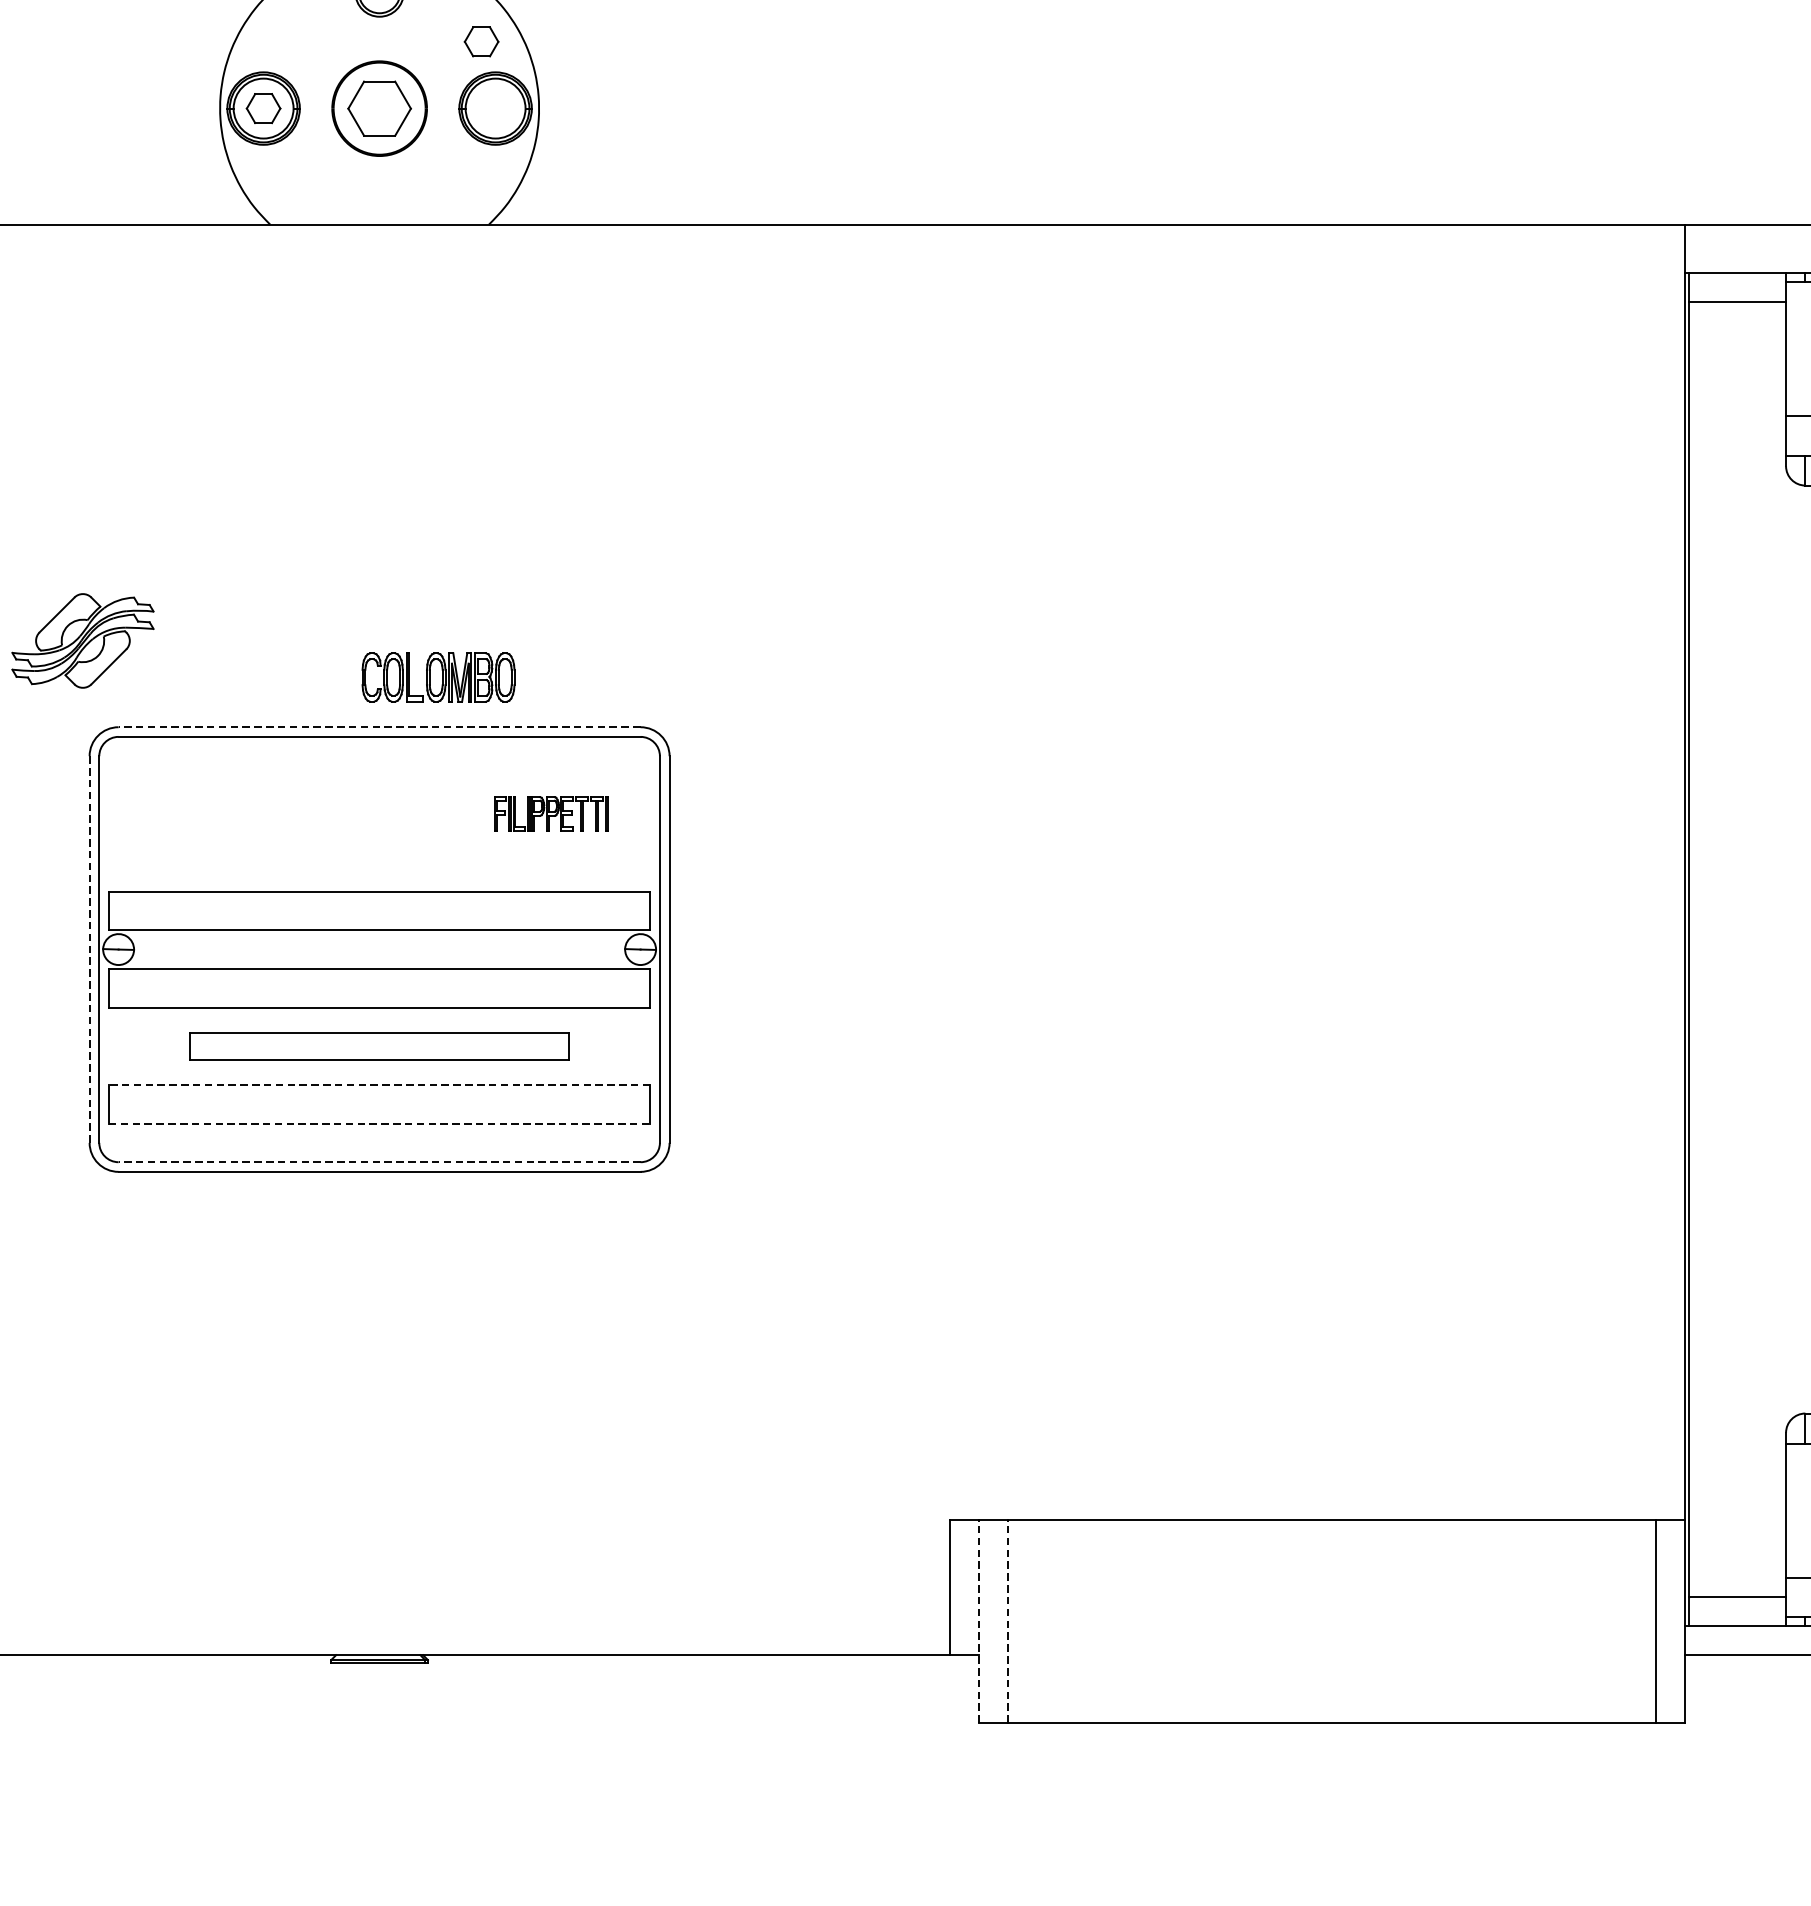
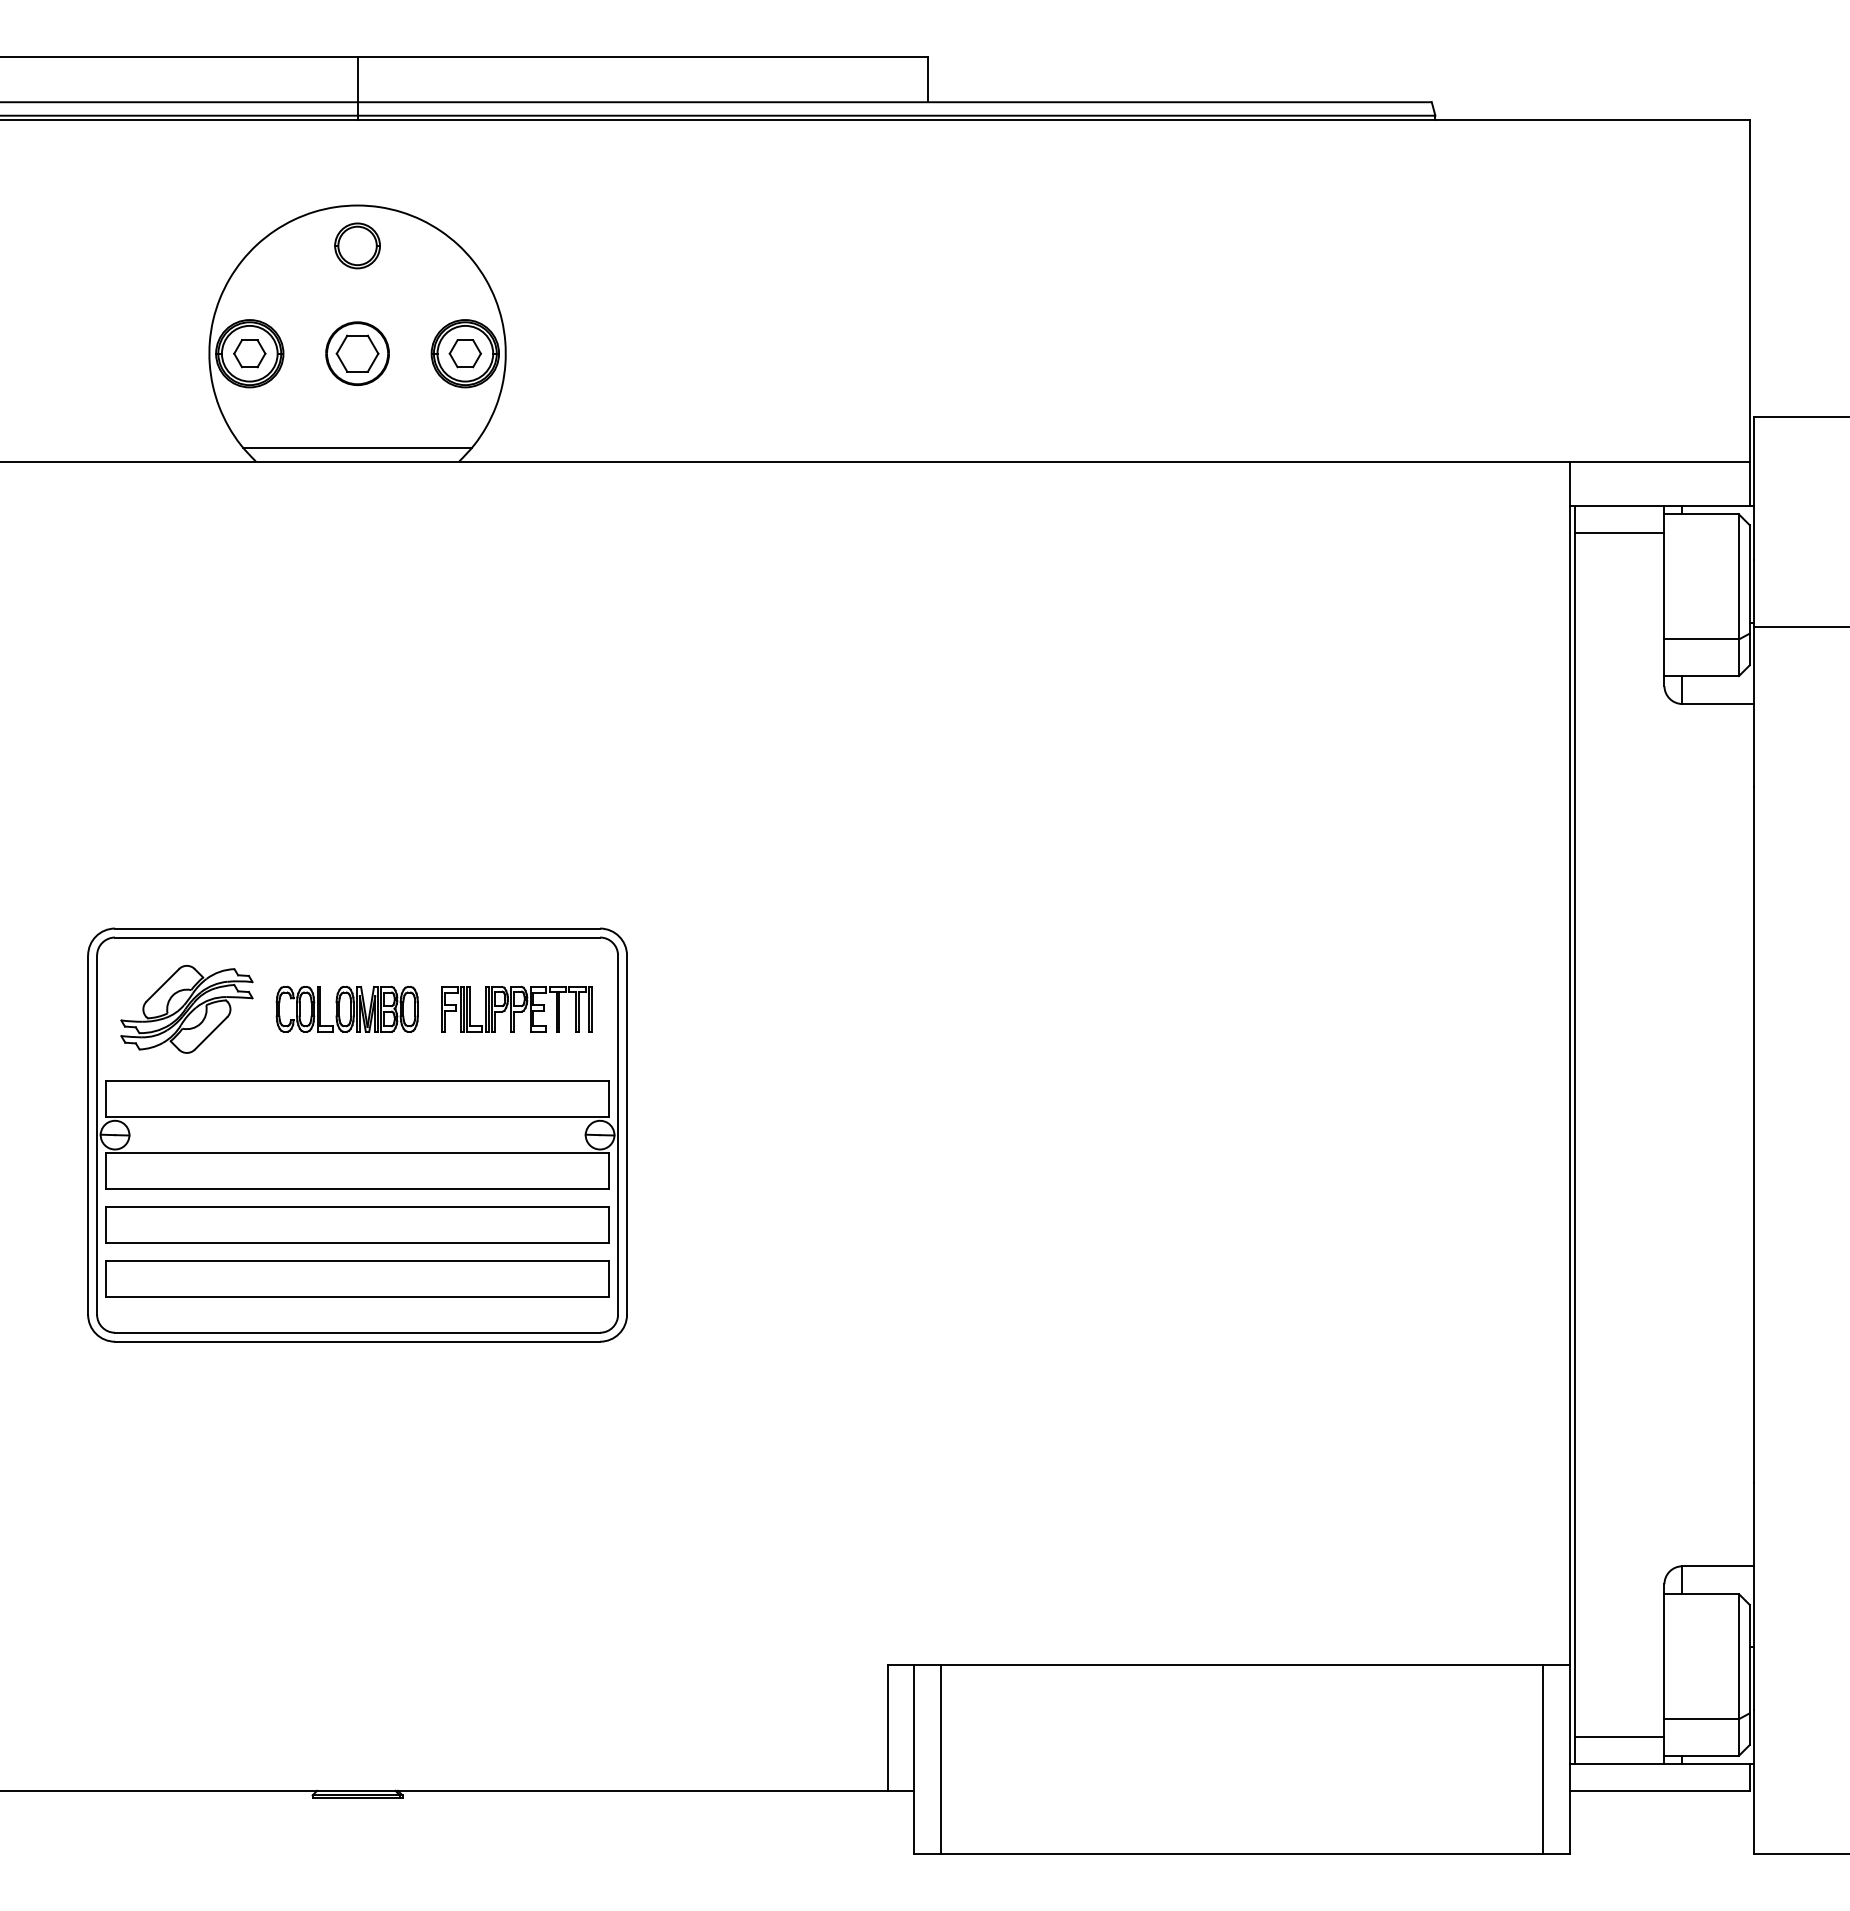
part: (480, 41) -> (464, 353), moved
part: (379, 108) -> (357, 353), size x0.71
line: (379, 210) -> (357, 448), added
part: (82, 641) -> (186, 1009), moved
part: (437, 676) -> (346, 1008), moved
line: (379, 727) -> (357, 928), dashed -> solid
part: (550, 813) -> (516, 1008), size x1.43
line: (90, 949) -> (88, 1135), dashed -> solid
part: (379, 1045) -> (357, 1224), size x1.43
line: (379, 1084) -> (357, 1260), dashed -> solid
line: (380, 1123) -> (358, 1296), dashed -> solid
line: (379, 1161) -> (357, 1332), dashed -> solid
line: (978, 1620) -> (914, 1758), dashed -> solid
line: (1008, 1620) -> (941, 1758), dashed -> solid

